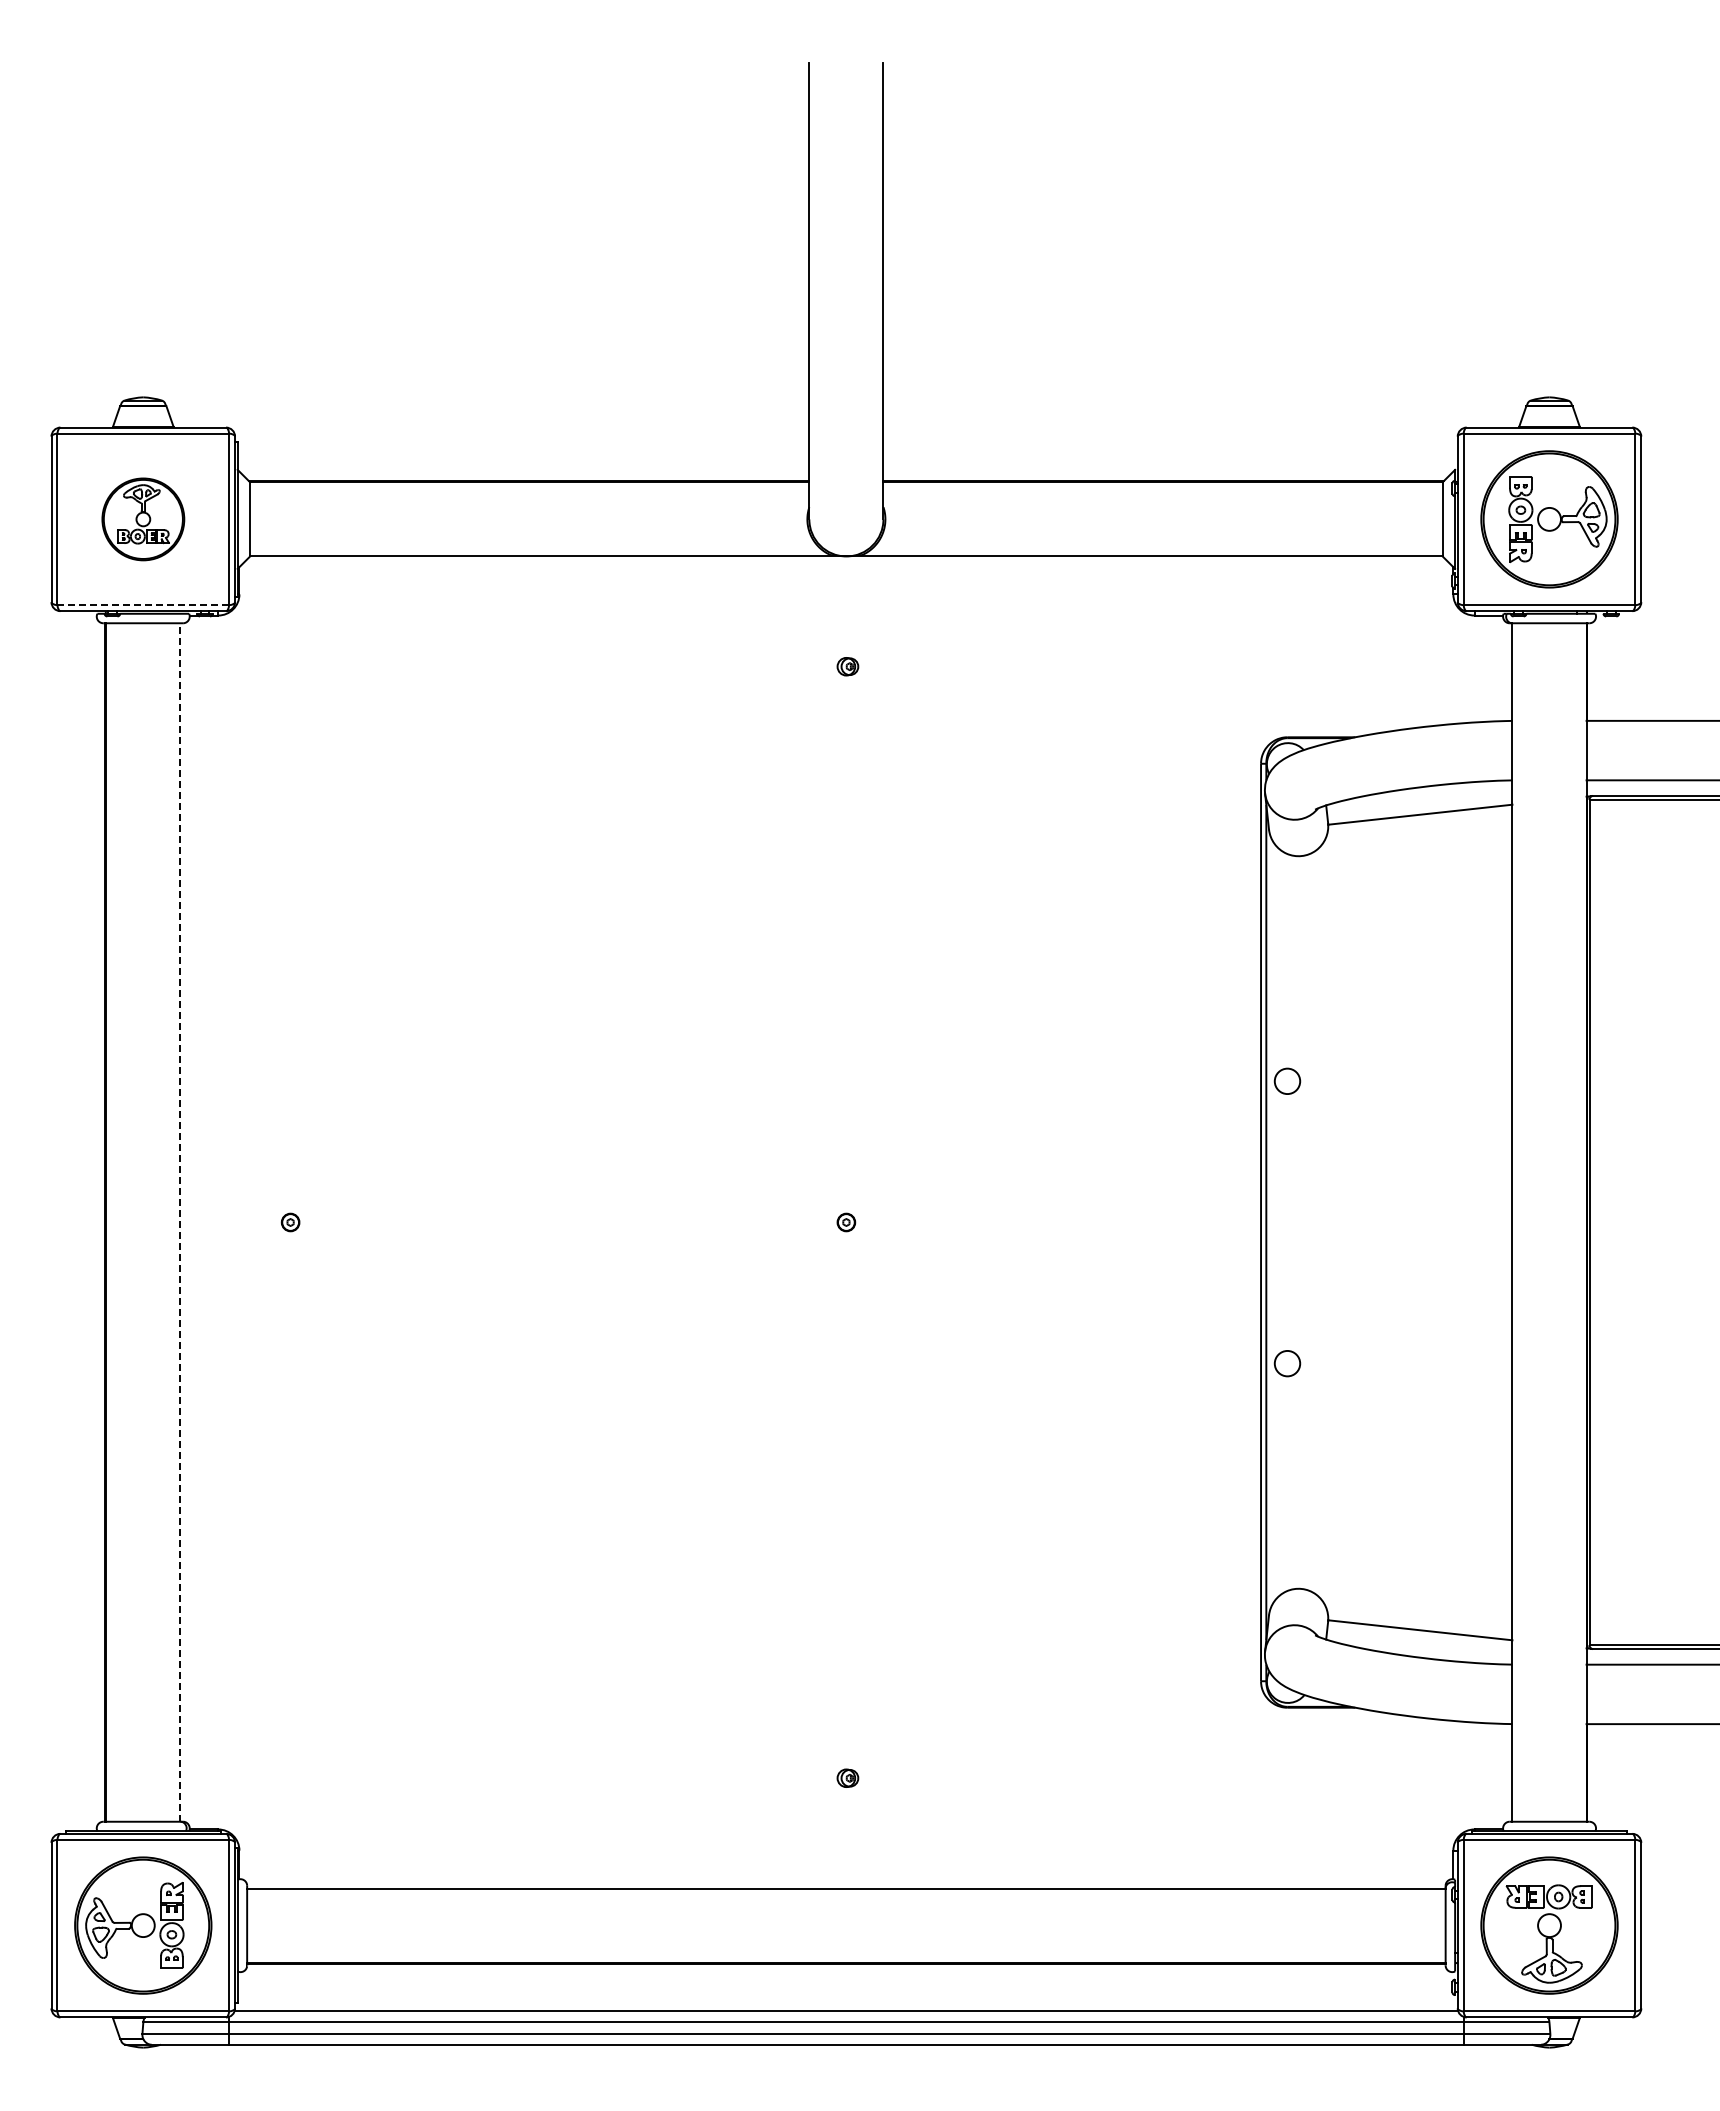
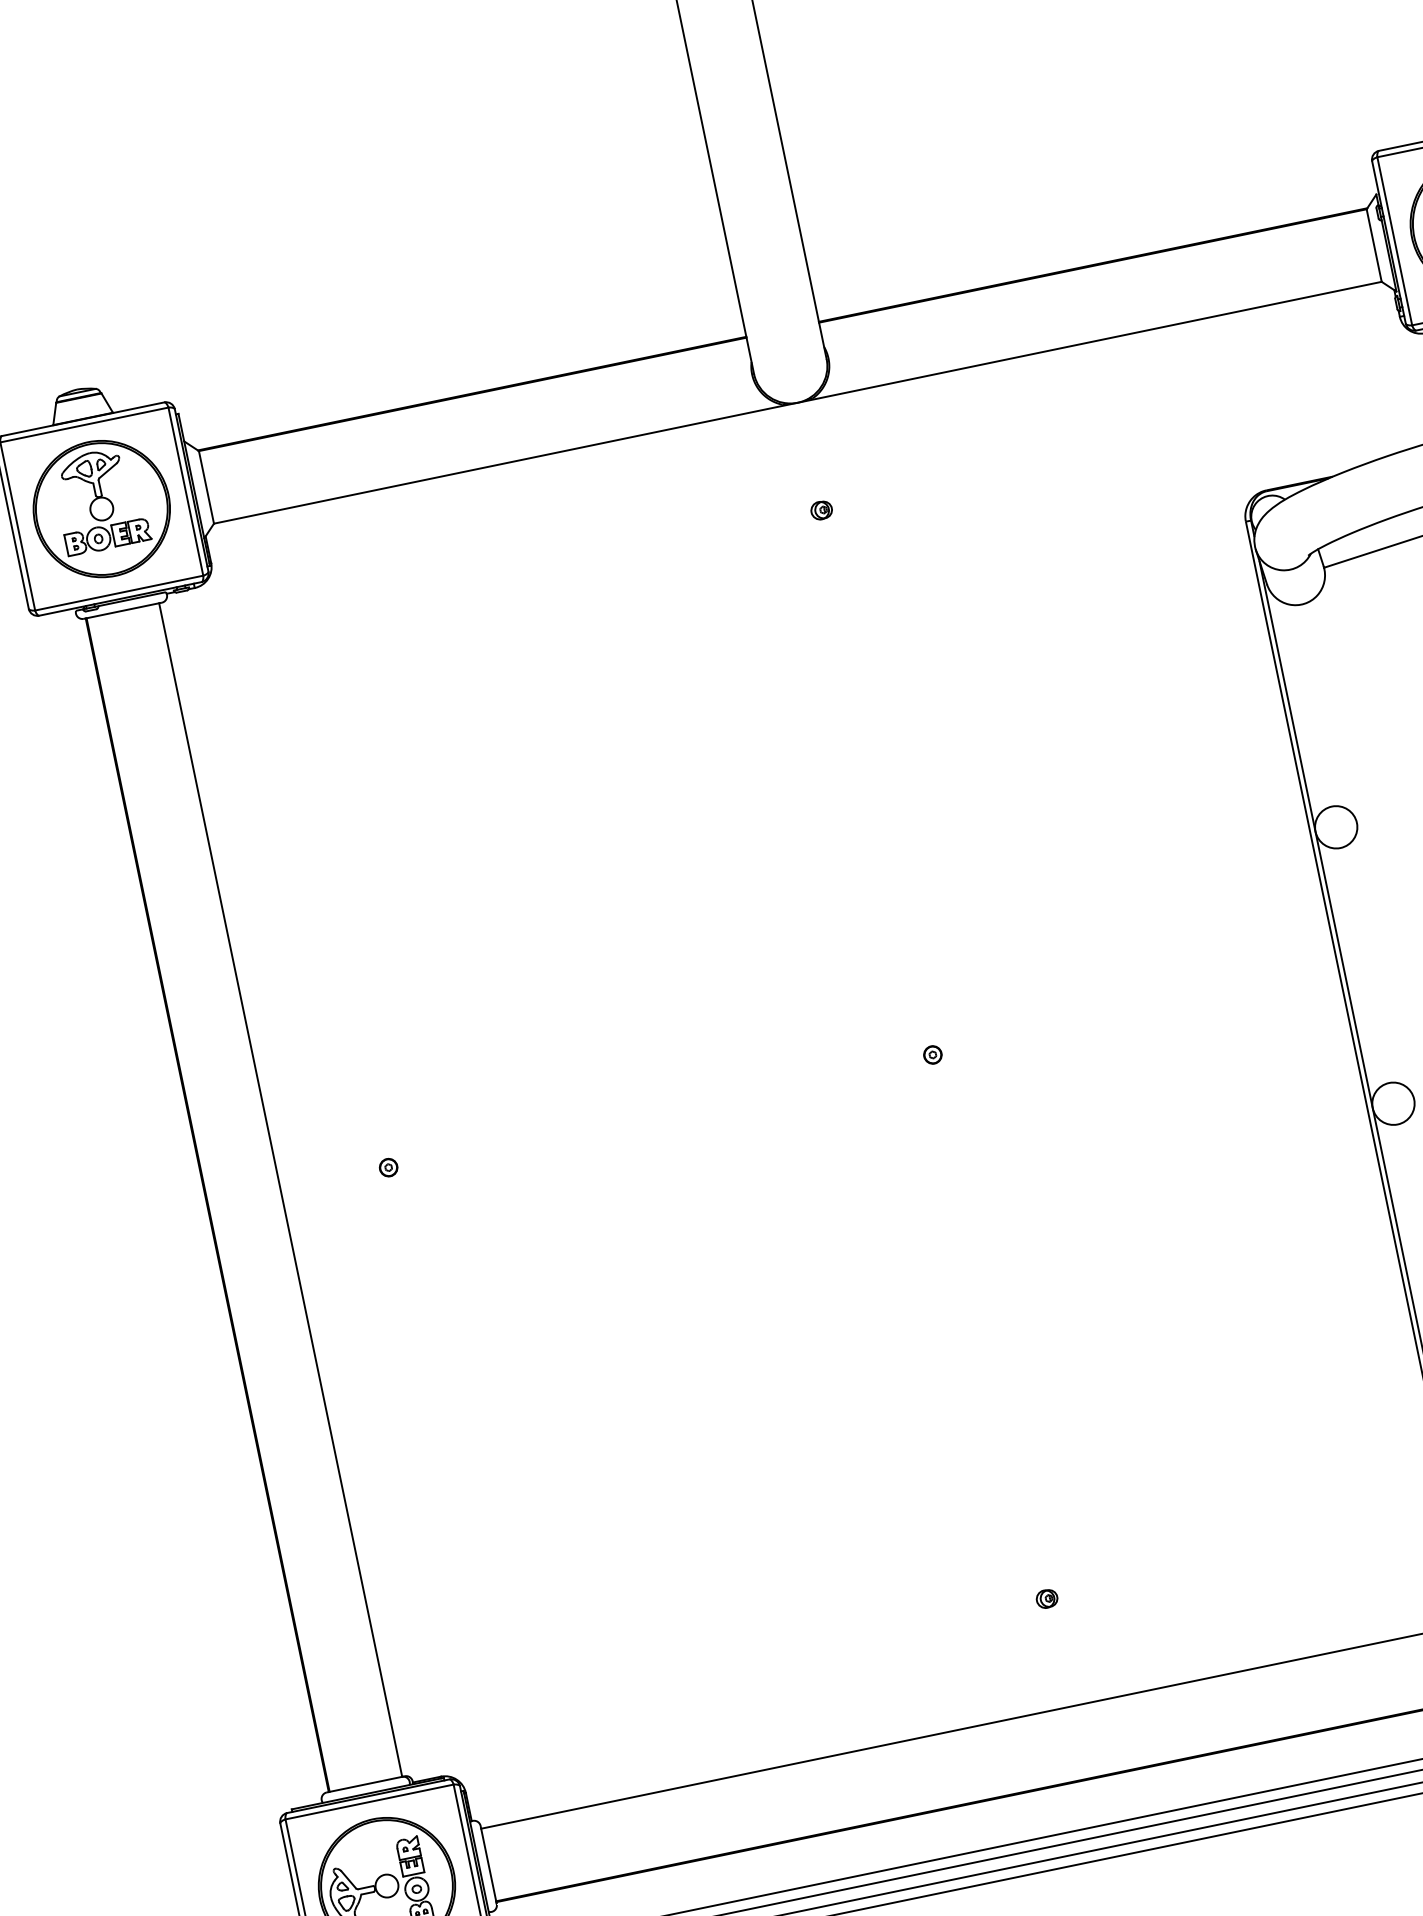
part: (143, 519) -> (102, 509), size x1.67
line: (143, 605) -> (119, 593), dashed -> solid
circle: (1287, 1081) -> (1336, 827), size x1.67
line: (180, 1222) -> (280, 1190), dashed -> solid
circle: (1287, 1363) -> (1393, 1103), size x1.67

